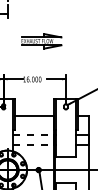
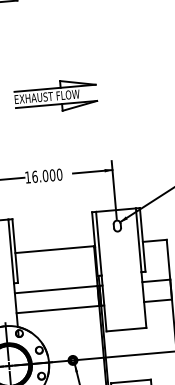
line: (34, 135) -> (58, 290), dashed -> solid
line: (34, 144) -> (59, 308), dashed -> solid

